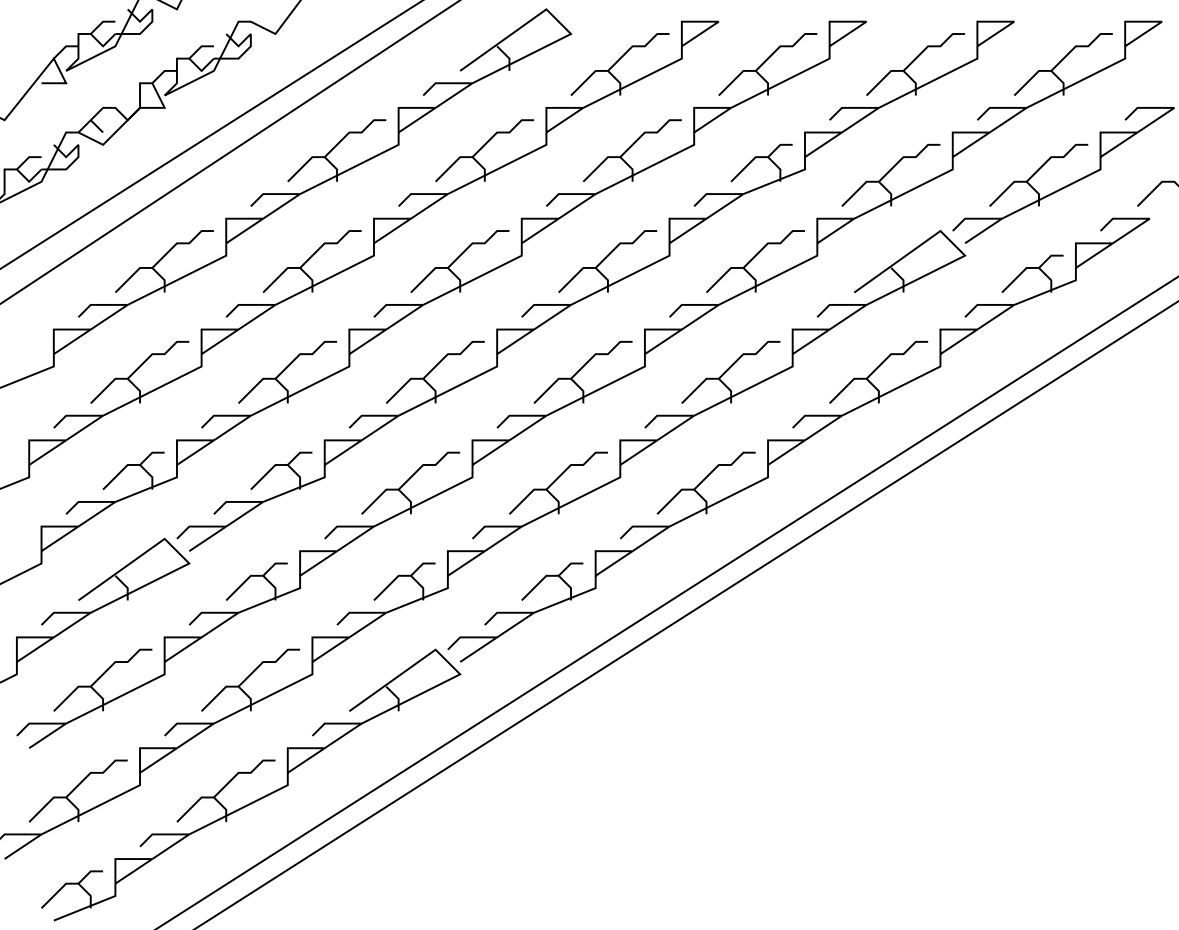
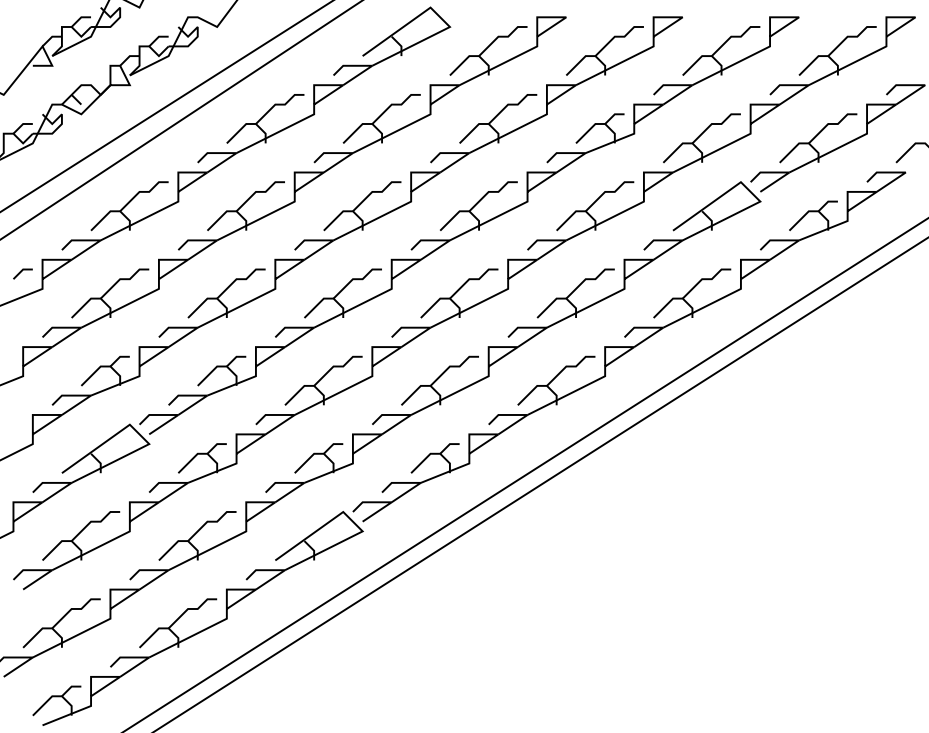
line: (26, 345) -> (21, 272), added

